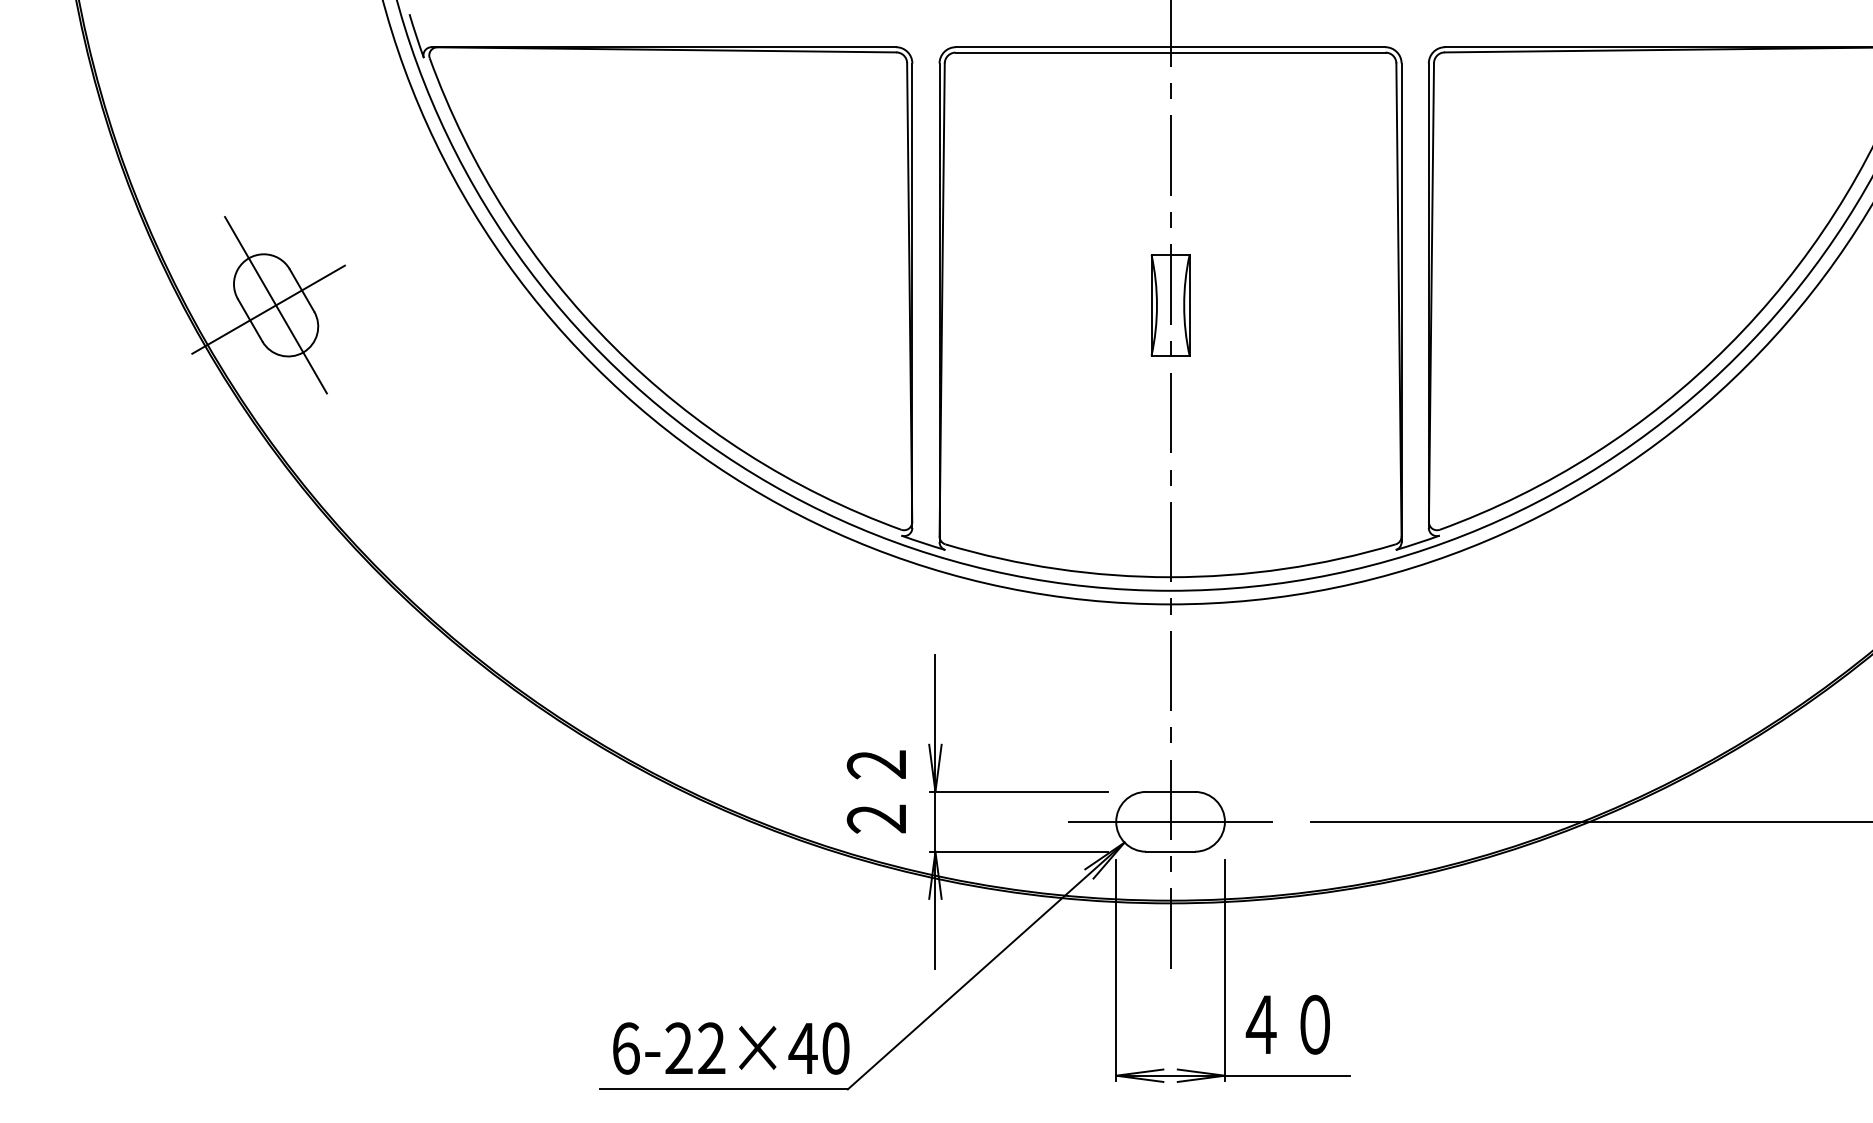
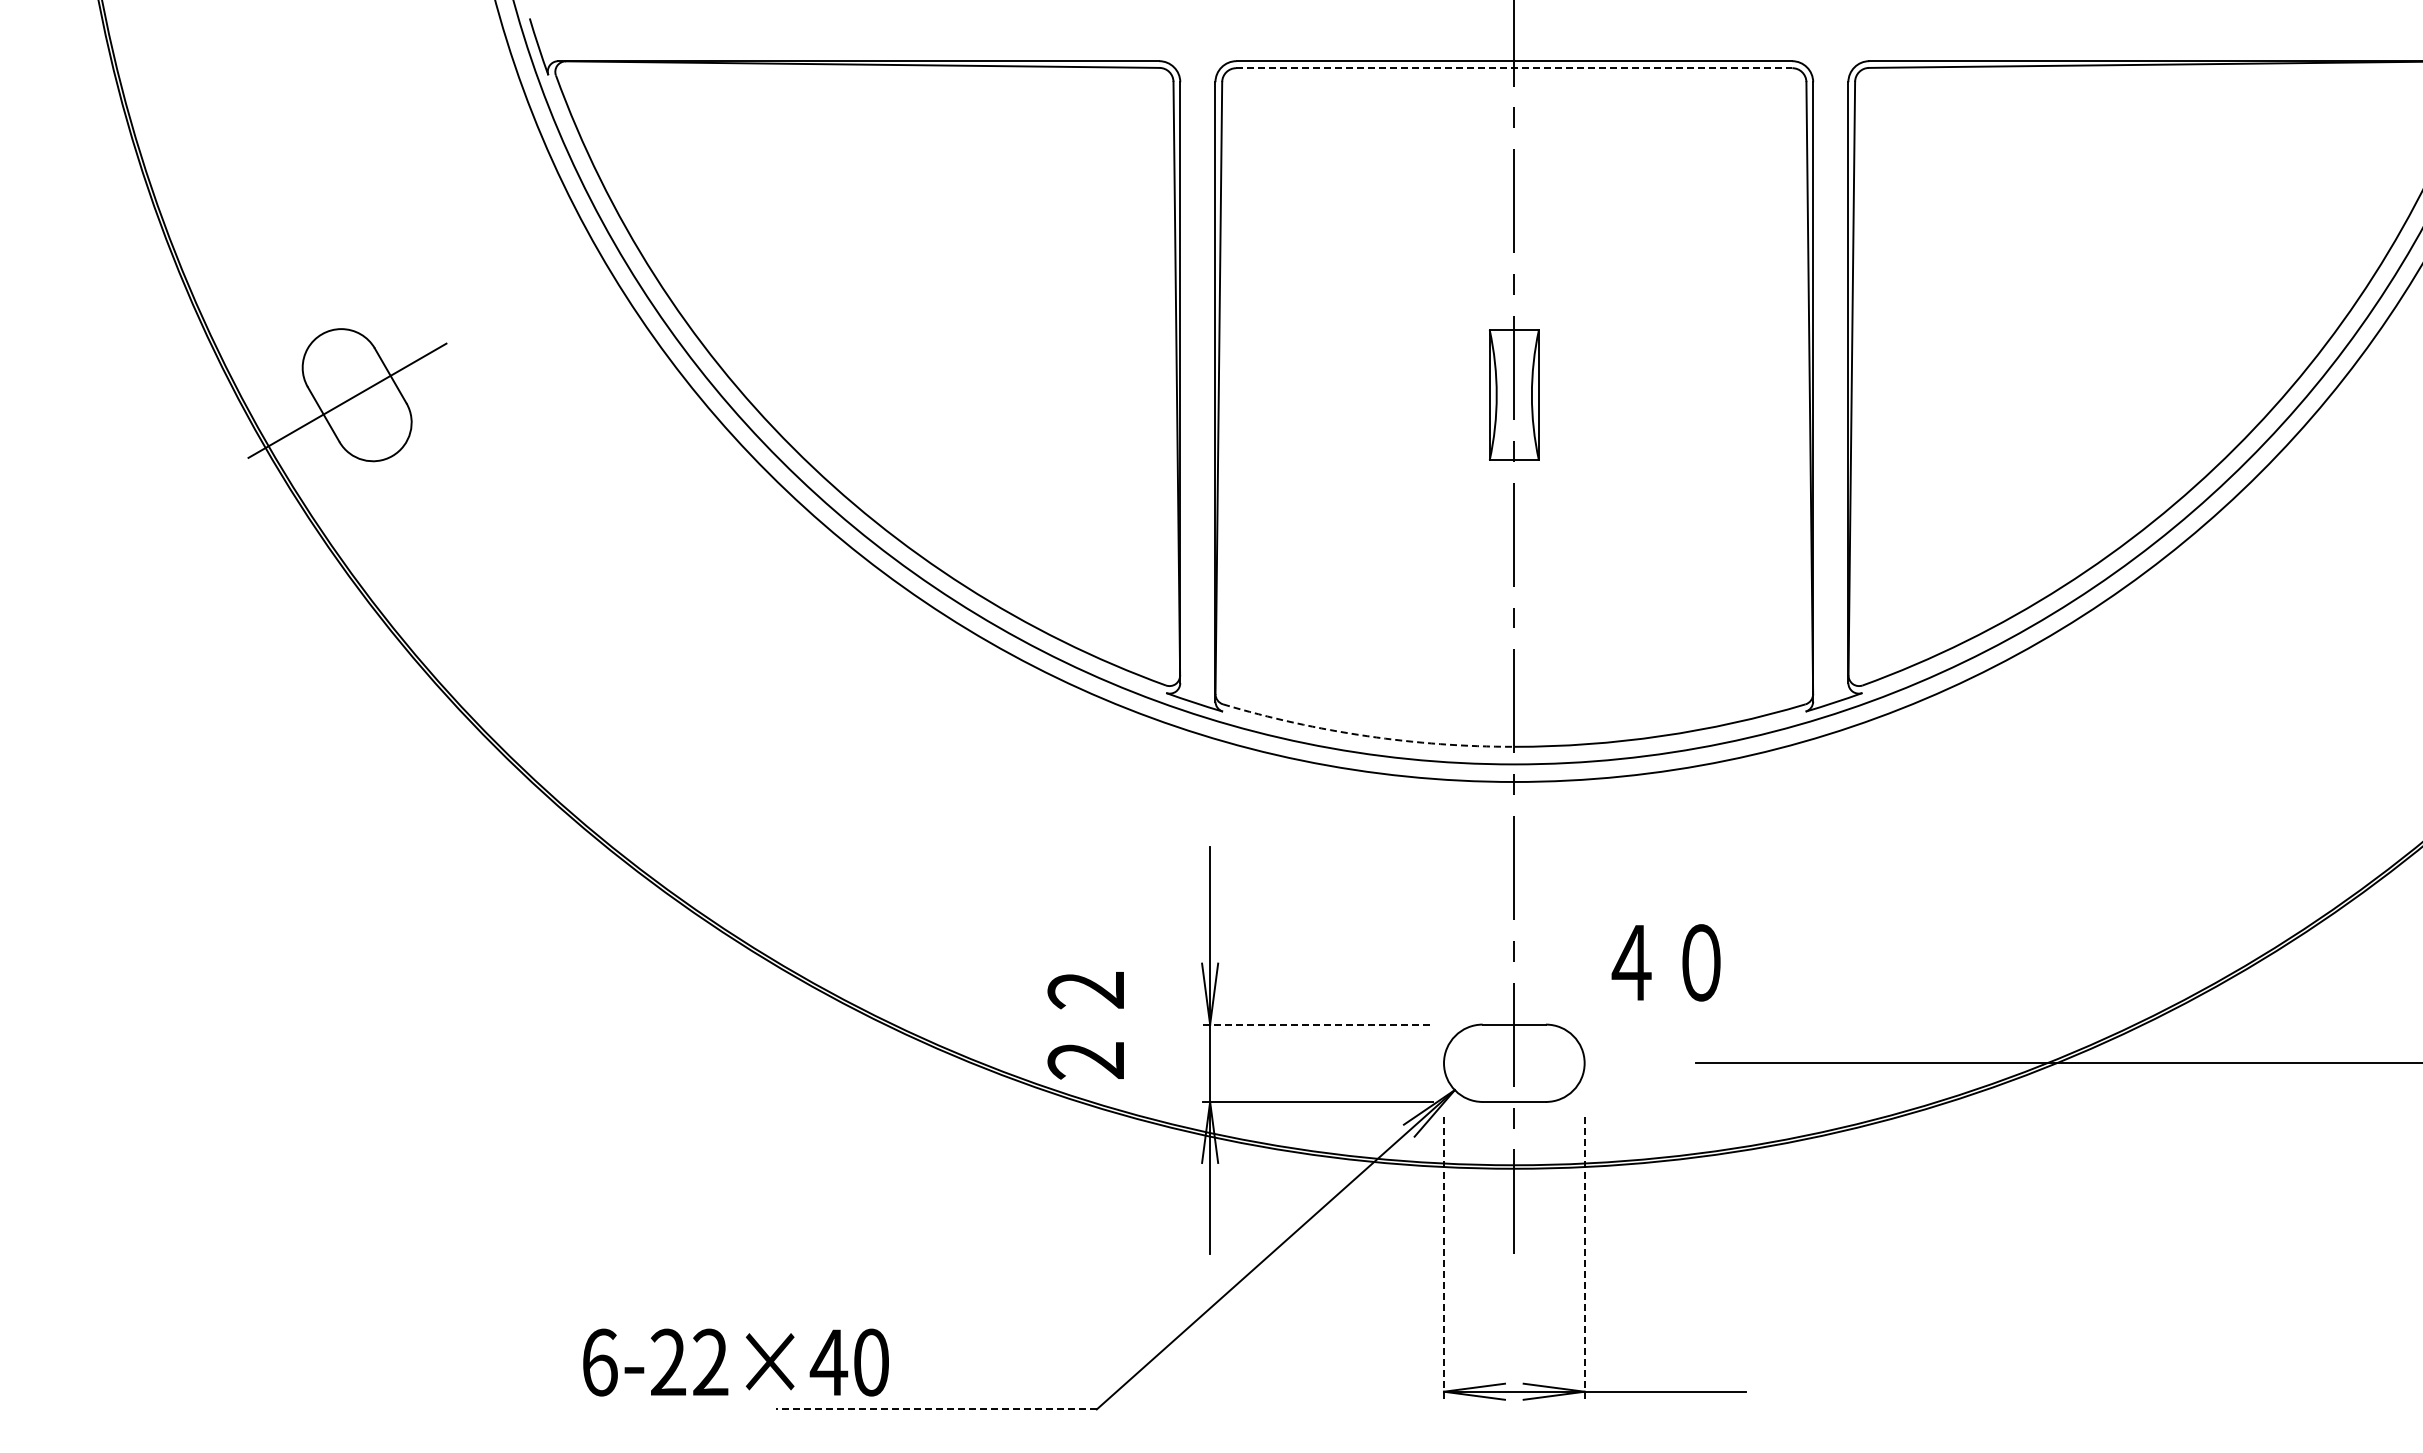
line: (1170, 52) -> (1514, 68), solid -> dashed
line: (275, 304) -> (356, 394), removed
arc: (1057, 569) -> (1367, 736), solid -> dashed
text: (876, 791) -> (1085, 1025), moved
line: (1019, 791) -> (1318, 1024), solid -> dashed
line: (1170, 822) -> (1514, 1063), removed
line: (1116, 970) -> (1444, 1255), solid -> dashed
line: (1224, 970) -> (1584, 1255), solid -> dashed
text: (1287, 1024) -> (1665, 962), moved
text: (730, 1048) -> (735, 1362), moved
line: (723, 1089) -> (935, 1409), solid -> dashed

